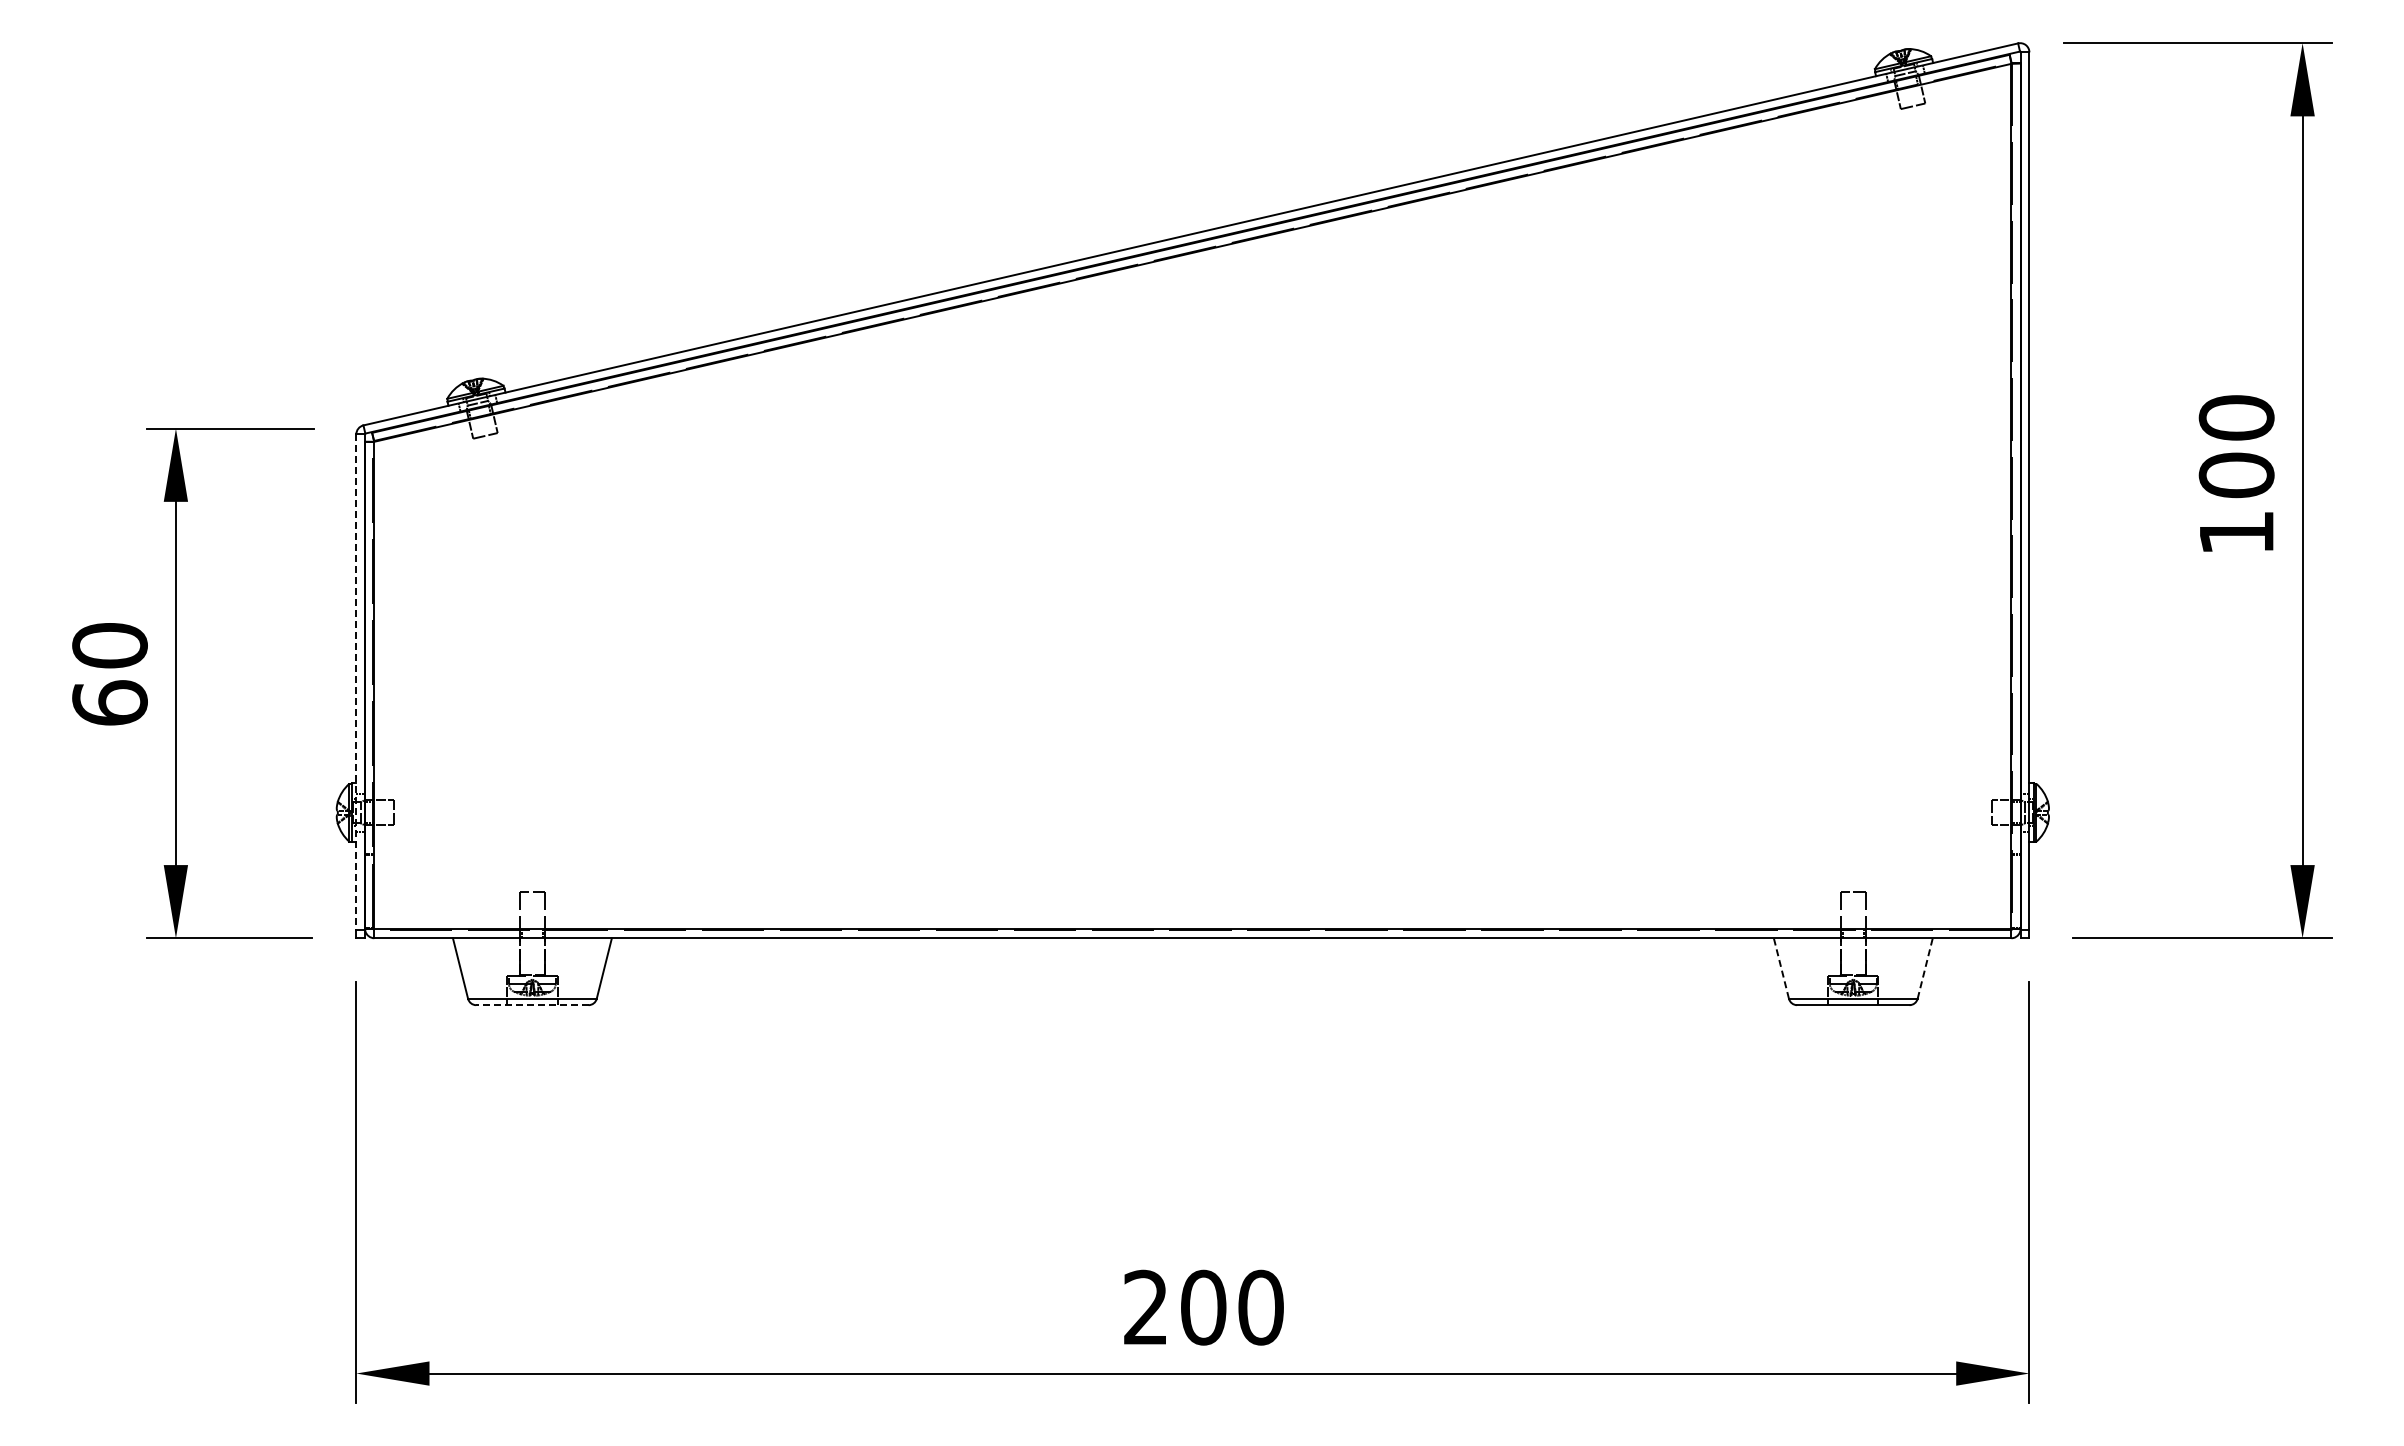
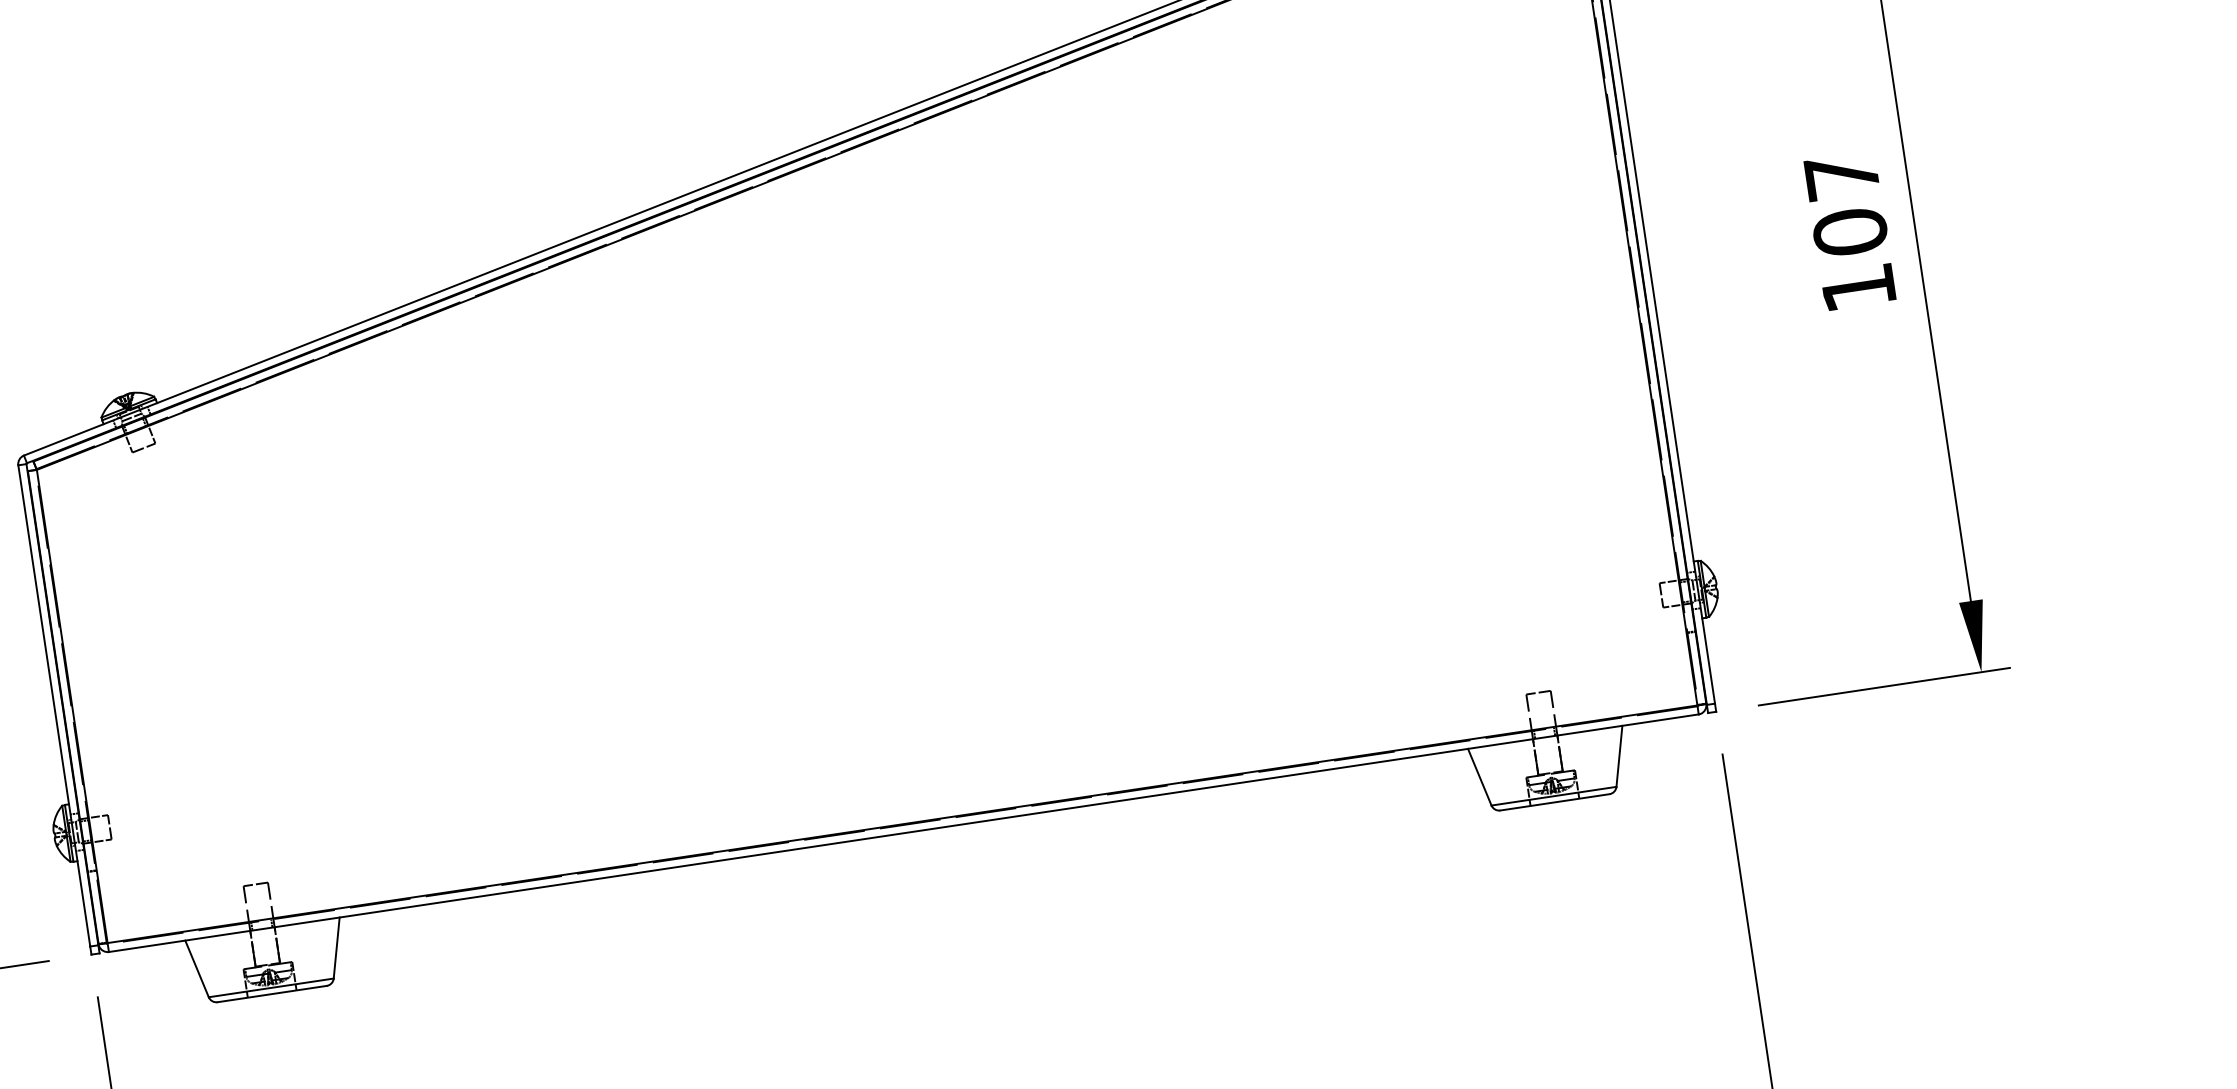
text: (2236, 417) -> (1841, 176), 100 -> 107
line: (356, 682) -> (54, 706), dashed -> solid
line: (1781, 968) -> (1479, 777), dashed -> solid
line: (1925, 968) -> (1619, 756), dashed -> solid
line: (531, 1005) -> (271, 994), dashed -> solid

